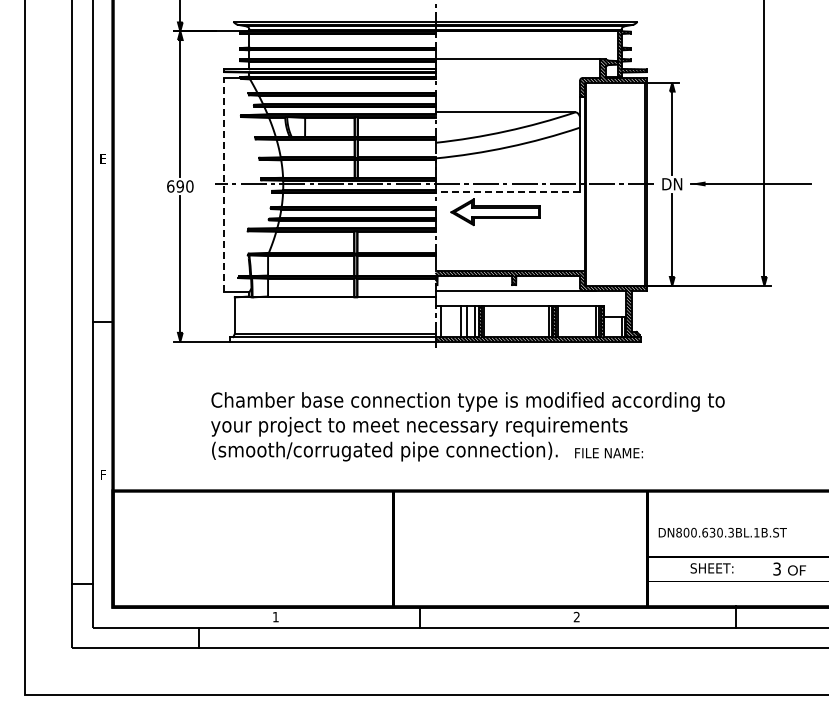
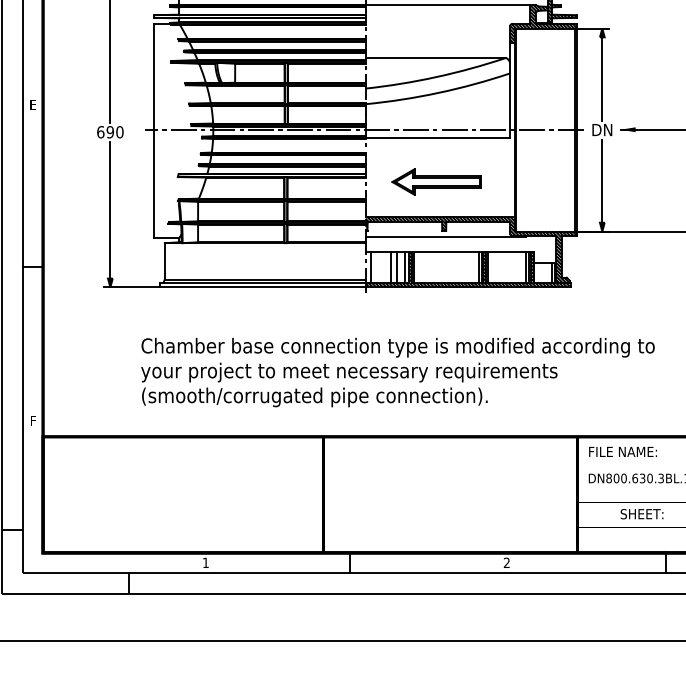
line: (224, 184) -> (154, 130), dashed -> solid
line: (507, 191) -> (437, 137), dashed -> solid
part: (495, 212) -> (436, 182), moved
text: (608, 453) -> (622, 452), moved

